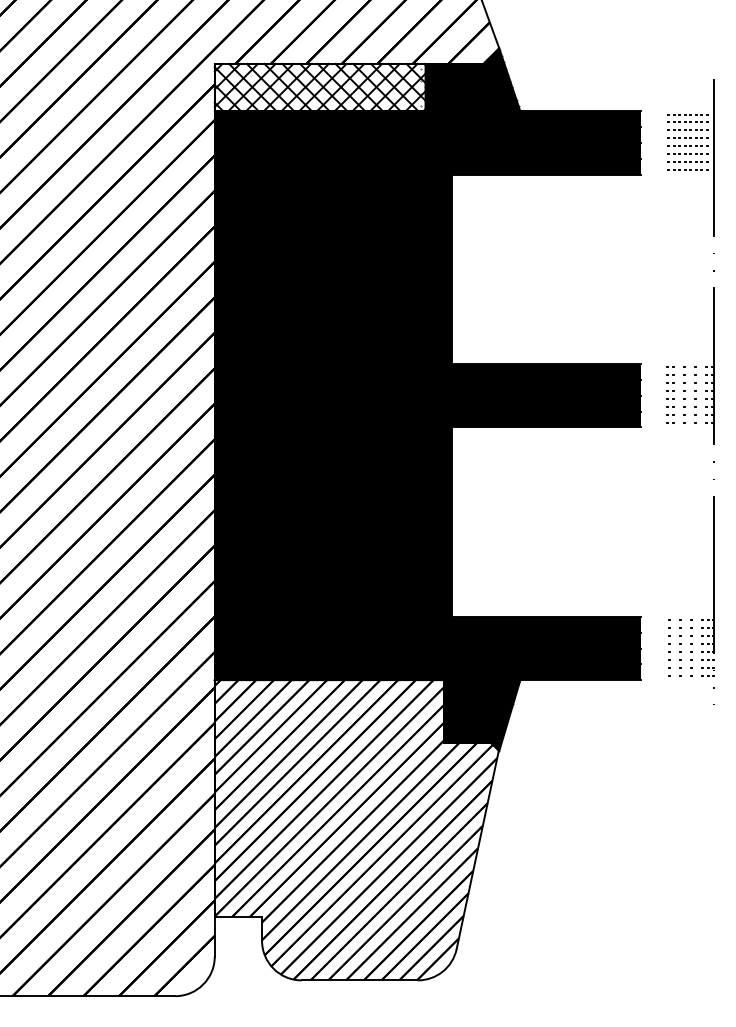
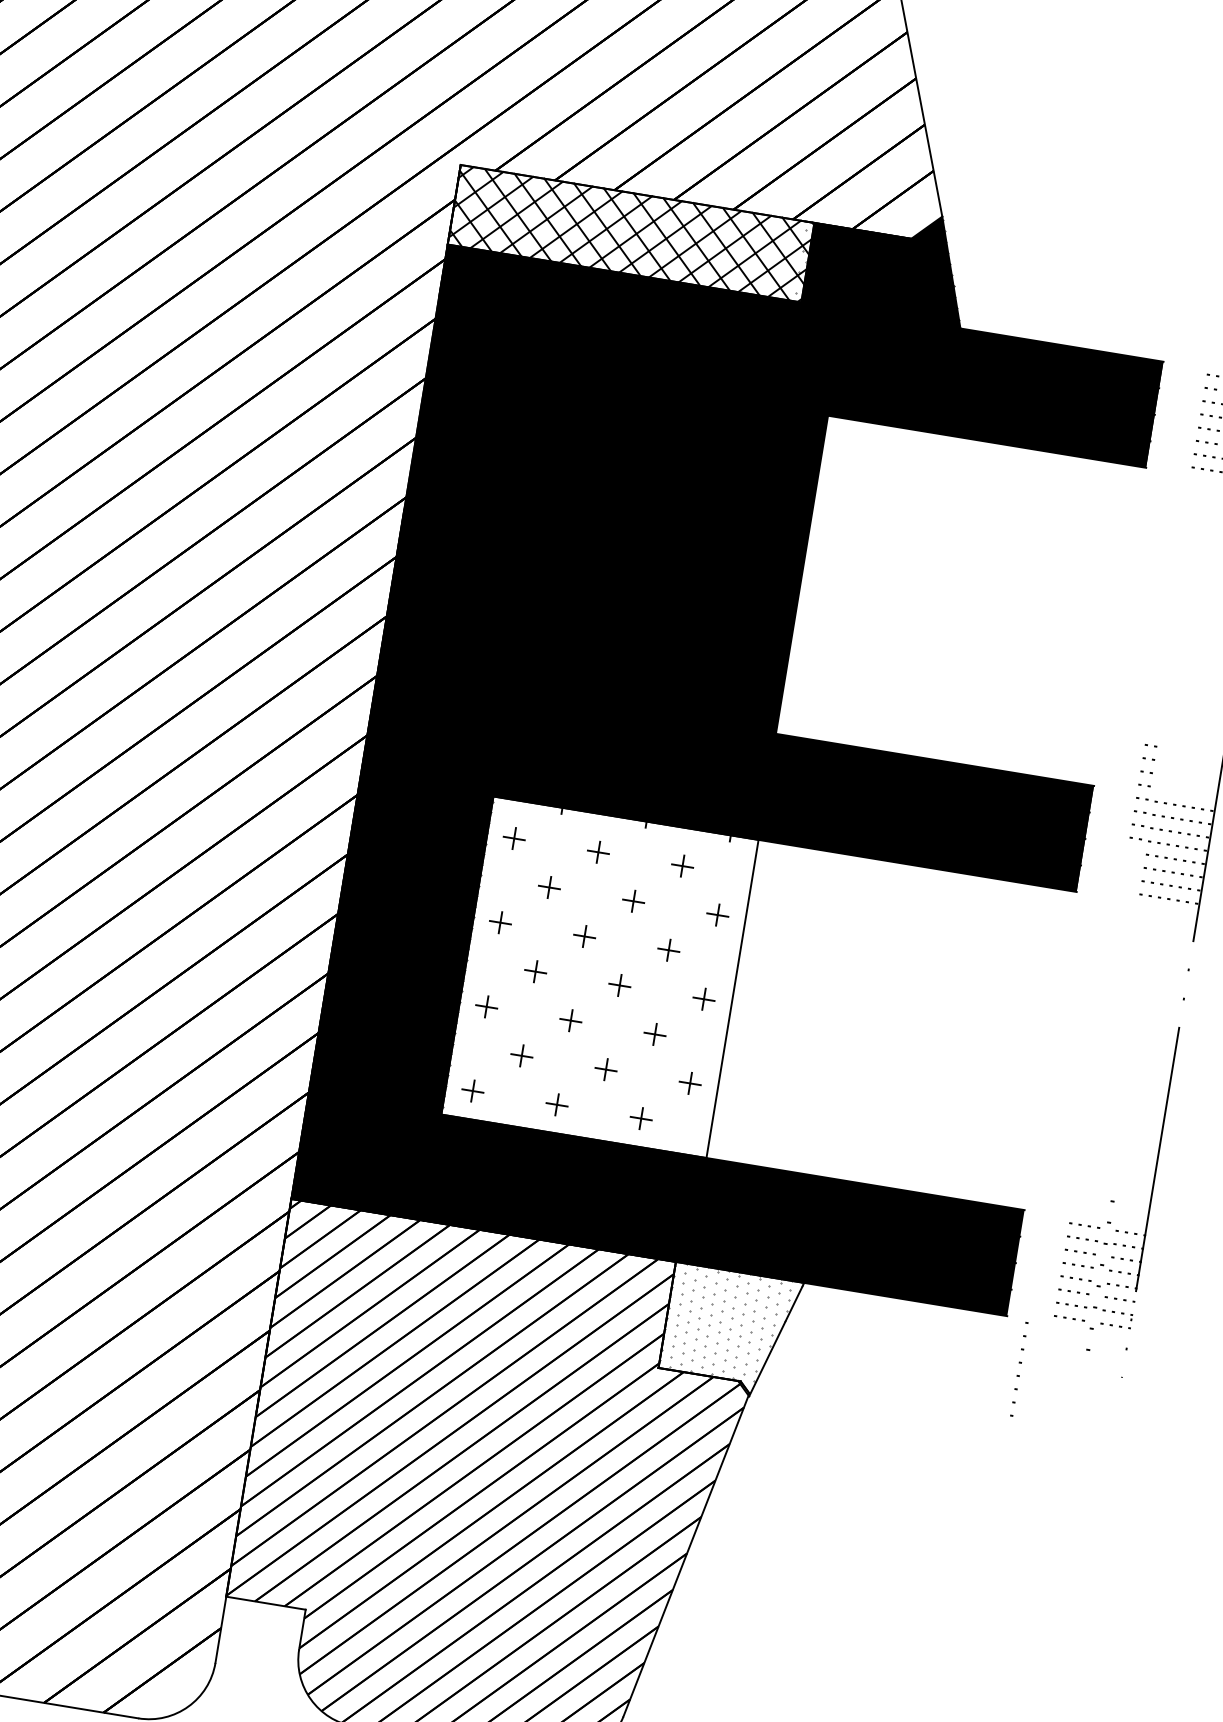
part: (670, 394) -> (1143, 791), moved
fill: (372, 521) -> (599, 976), removed
part: (691, 647) -> (1100, 1275), size x1.6
part: (653, 709) -> (1019, 1368), added
fill: (481, 715) -> (729, 1331), removed

